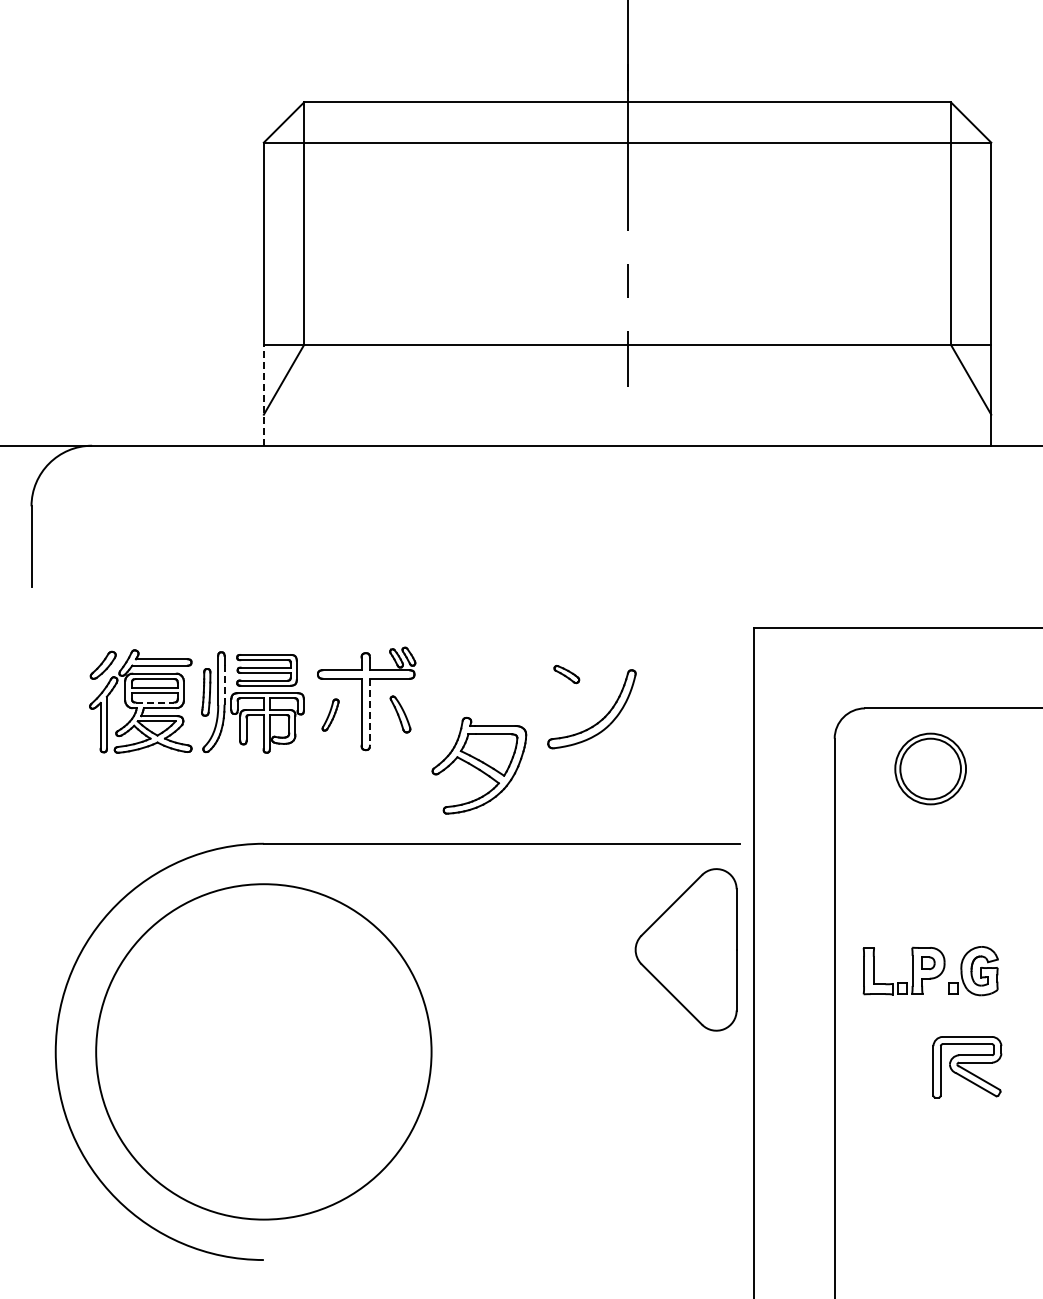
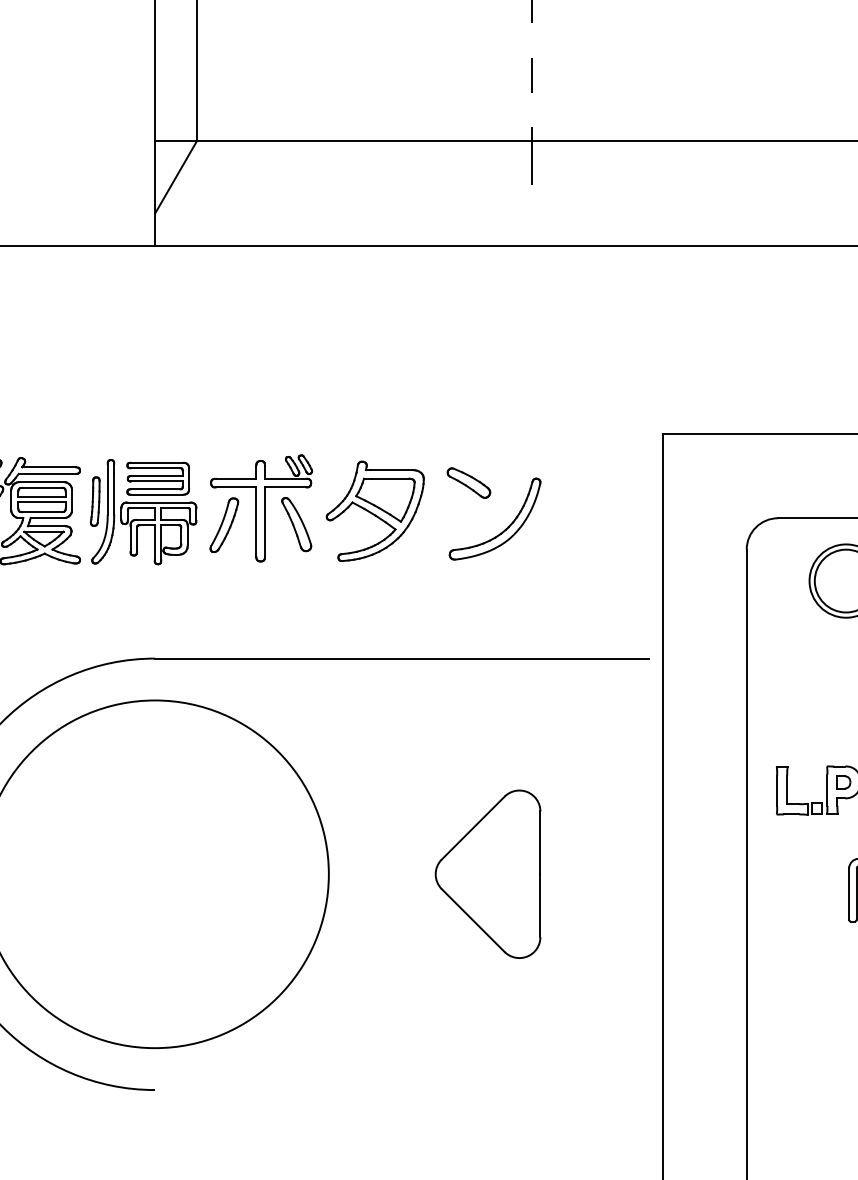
line: (263, 395) -> (154, 193), dashed -> solid
part: (566, 674) -> (468, 483), size x1.67
line: (224, 685) -> (114, 494), dashed -> solid
line: (155, 702) -> (42, 512), dashed -> solid
line: (369, 712) -> (264, 522), dashed -> solid
part: (330, 714) -> (224, 524), size x1.67
part: (400, 714) -> (296, 524), size x1.43
part: (479, 765) -> (375, 511), moved
part: (685, 949) -> (487, 873), moved

